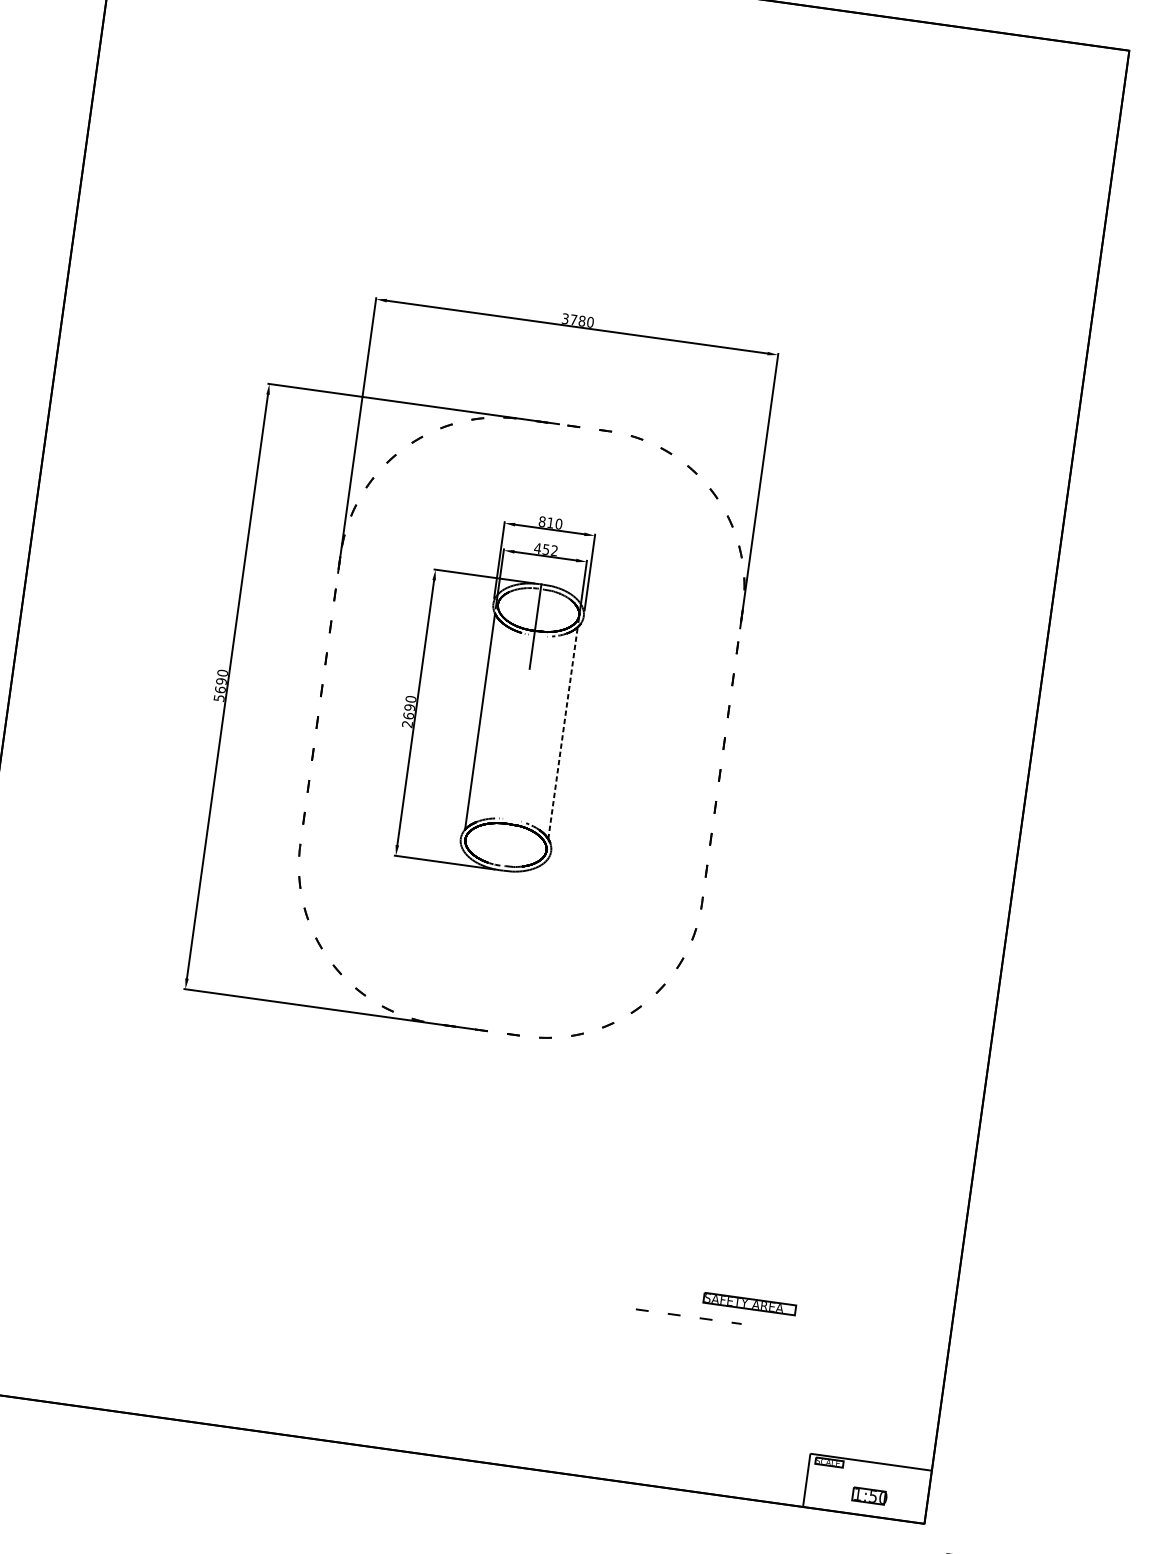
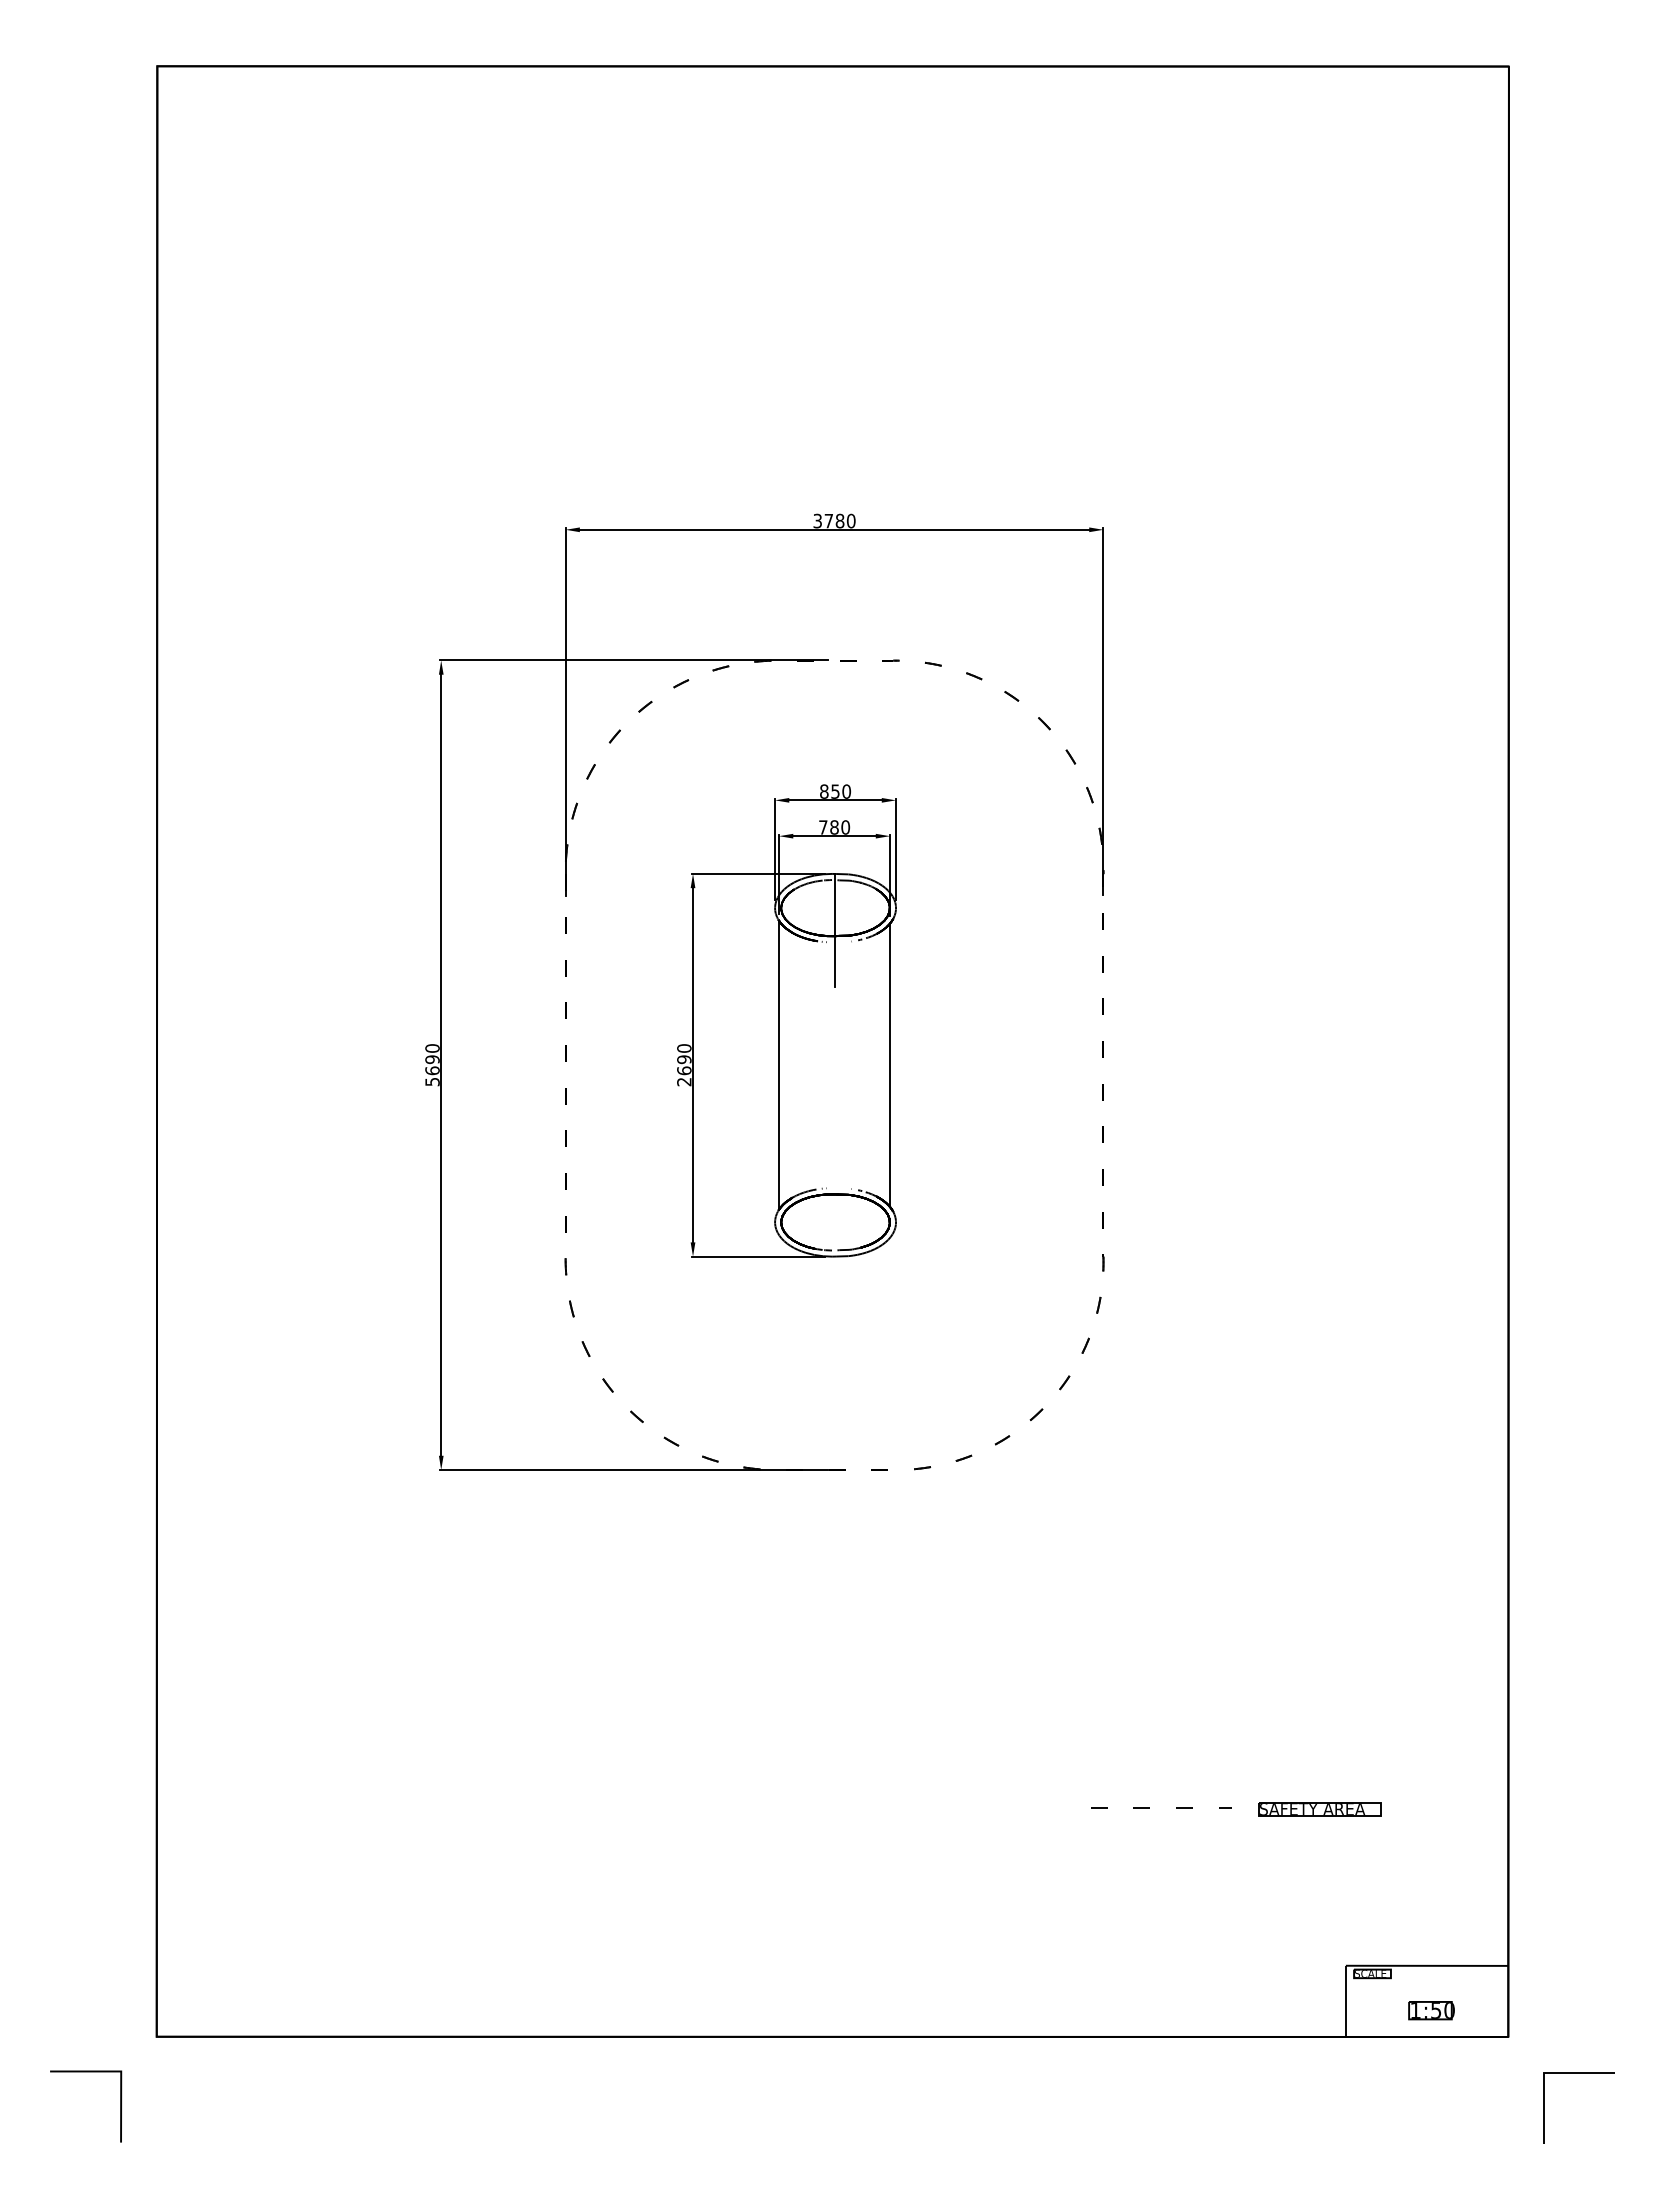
text: (550, 522) -> (835, 791), 810 -> 850
text: (546, 549) -> (834, 827), 452 -> 780
line: (563, 733) -> (890, 1065), dashed -> solid
part: (749, 1304) -> (1319, 1809), moved

